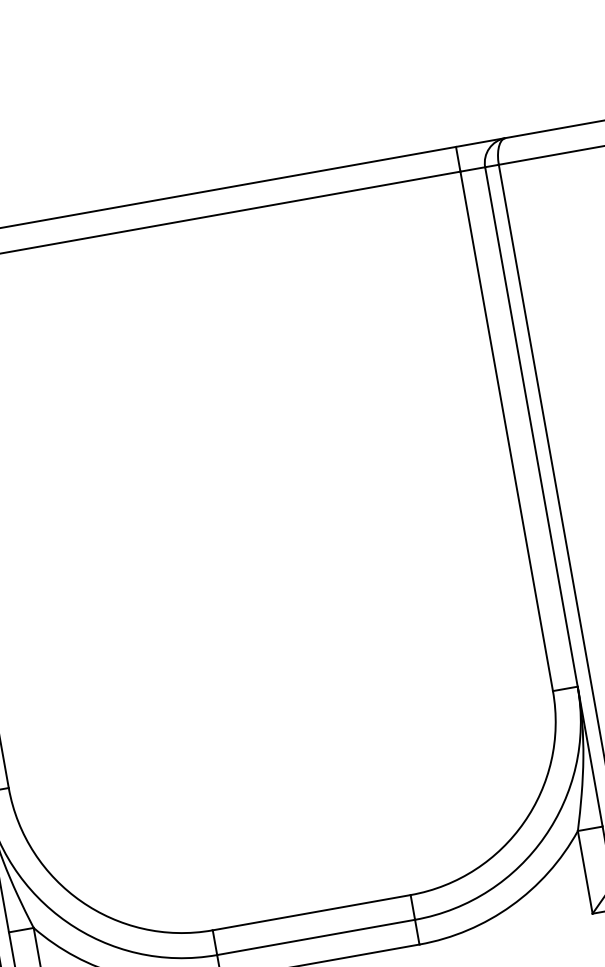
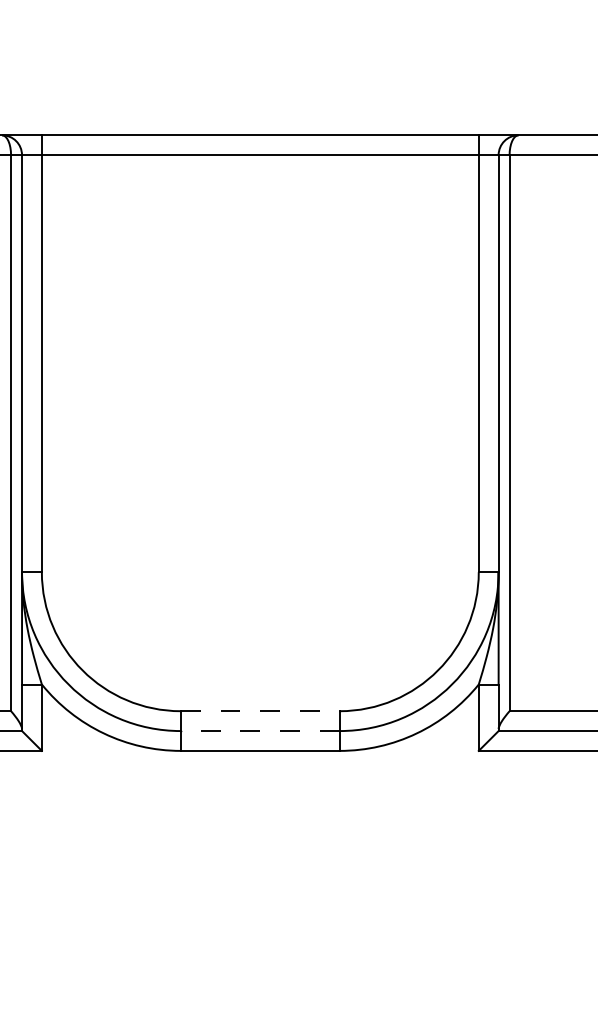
line: (311, 913) -> (260, 711), solid -> dashed
line: (315, 938) -> (259, 731), solid -> dashed

